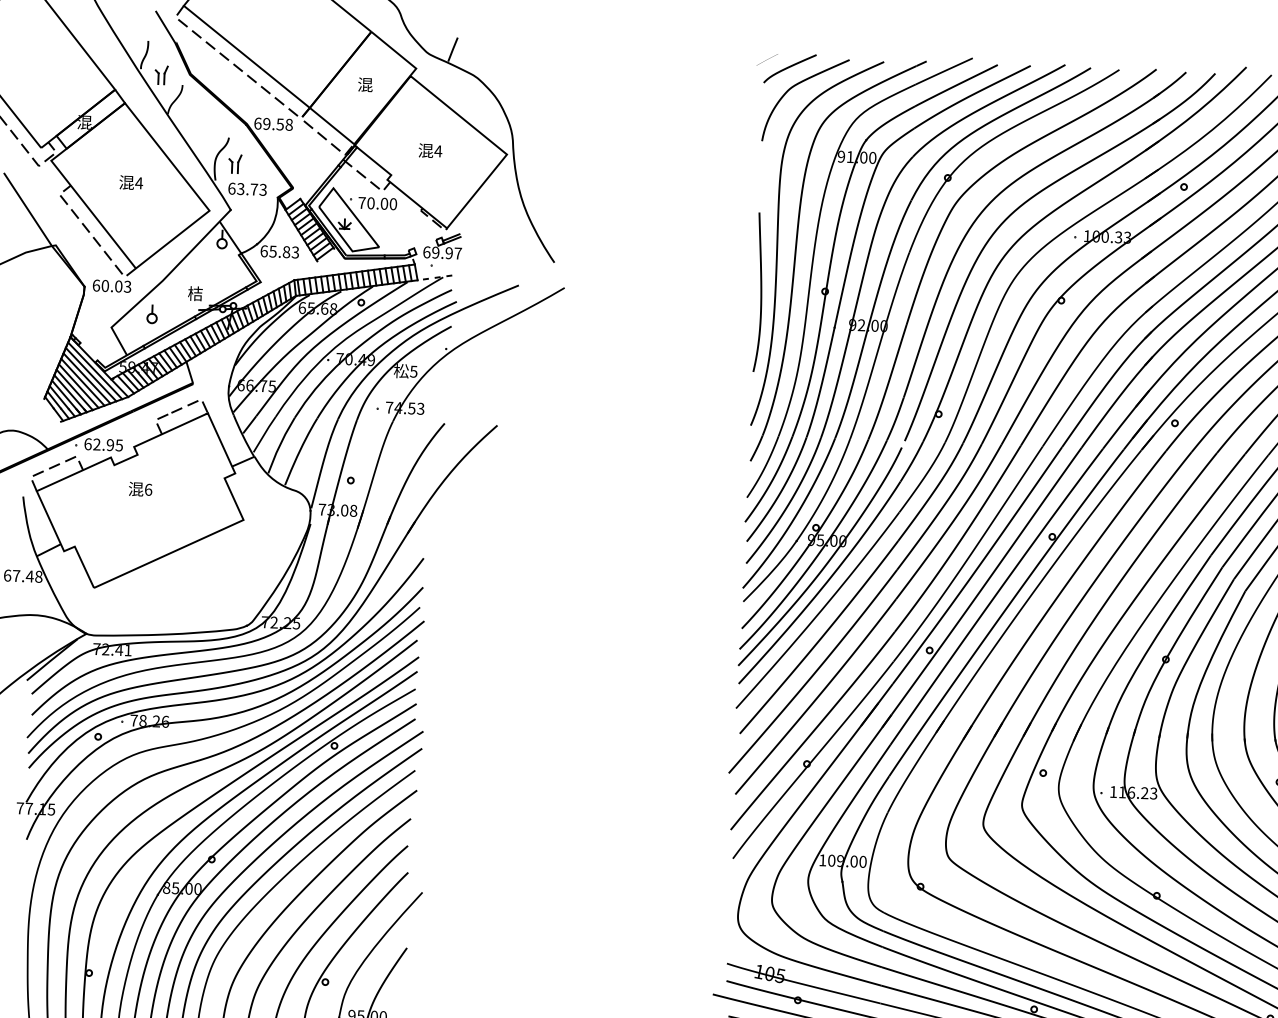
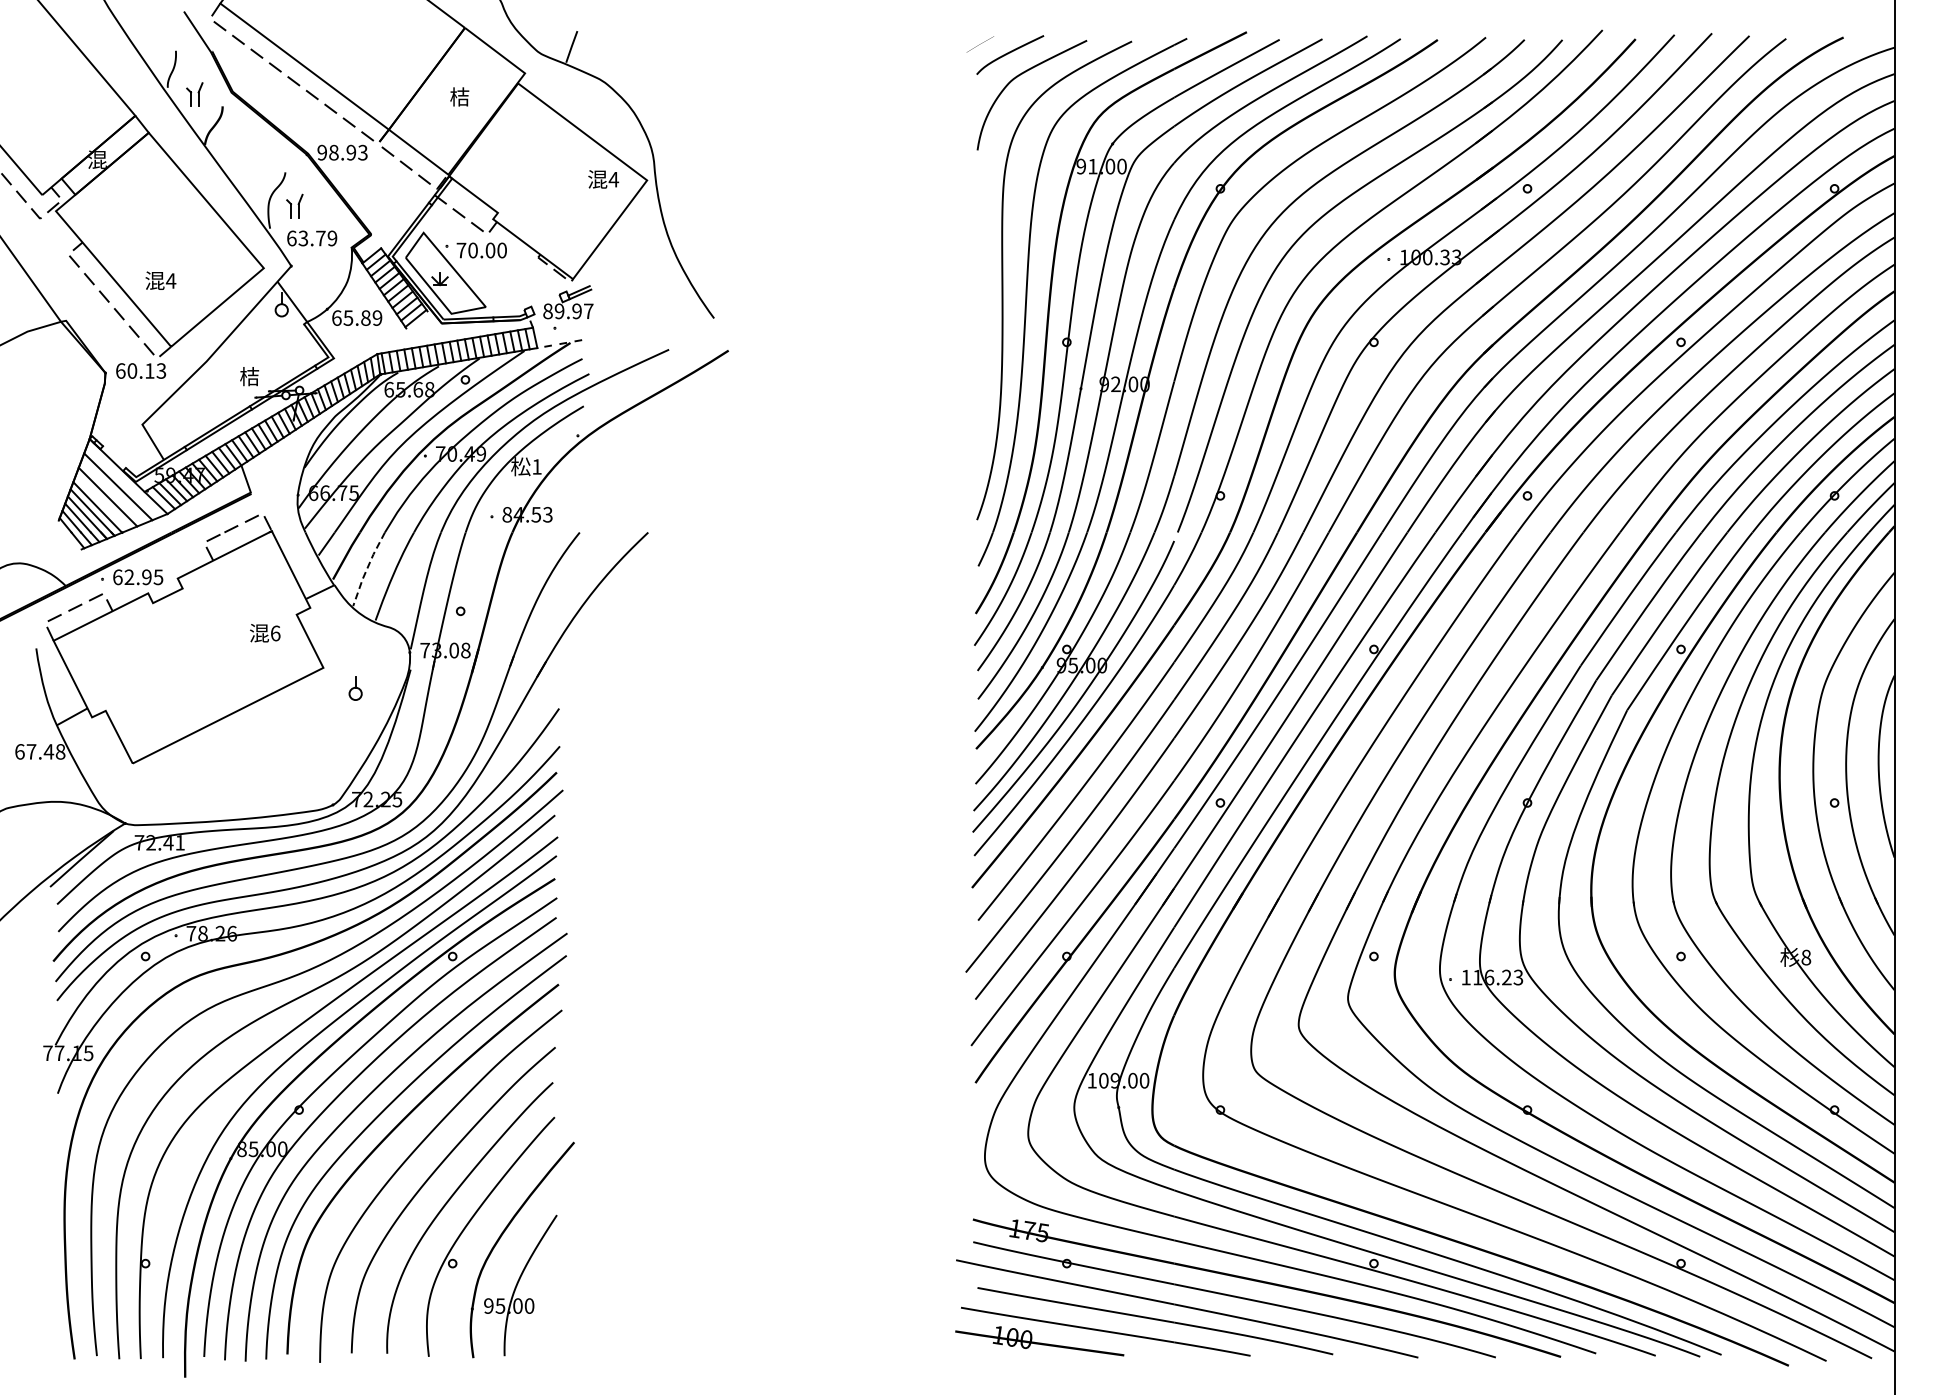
text: (365, 84) -> (459, 96), 混 -> 桔
text: (273, 124) -> (342, 152), 69.58 -> 98.93
text: (430, 150) -> (603, 179), moved
text: (130, 182) -> (160, 280), moved
text: (263, 189) -> (332, 238), 63.73 -> 63.79
text: (295, 252) -> (377, 317), 65.83 -> 65.89
text: (426, 252) -> (547, 311), 69.97 -> 89.97
text: (118, 286) -> (149, 370), 60.03 -> 60.13
curve: (760, 292) -> (983, 346), removed
part: (152, 314) -> (355, 688), moved
line: (95, 370) -> (123, 481), removed
text: (413, 371) -> (536, 466), 5 -> 1
line: (86, 378) -> (112, 491), removed
line: (78, 386) -> (102, 502), removed
text: (389, 407) -> (507, 514), 74.53 -> 84.53
line: (280, 445) -> (367, 569), solid -> dashed
text: (140, 489) -> (265, 633), moved
text: (770, 973) -> (1029, 1230), 105 -> 175

